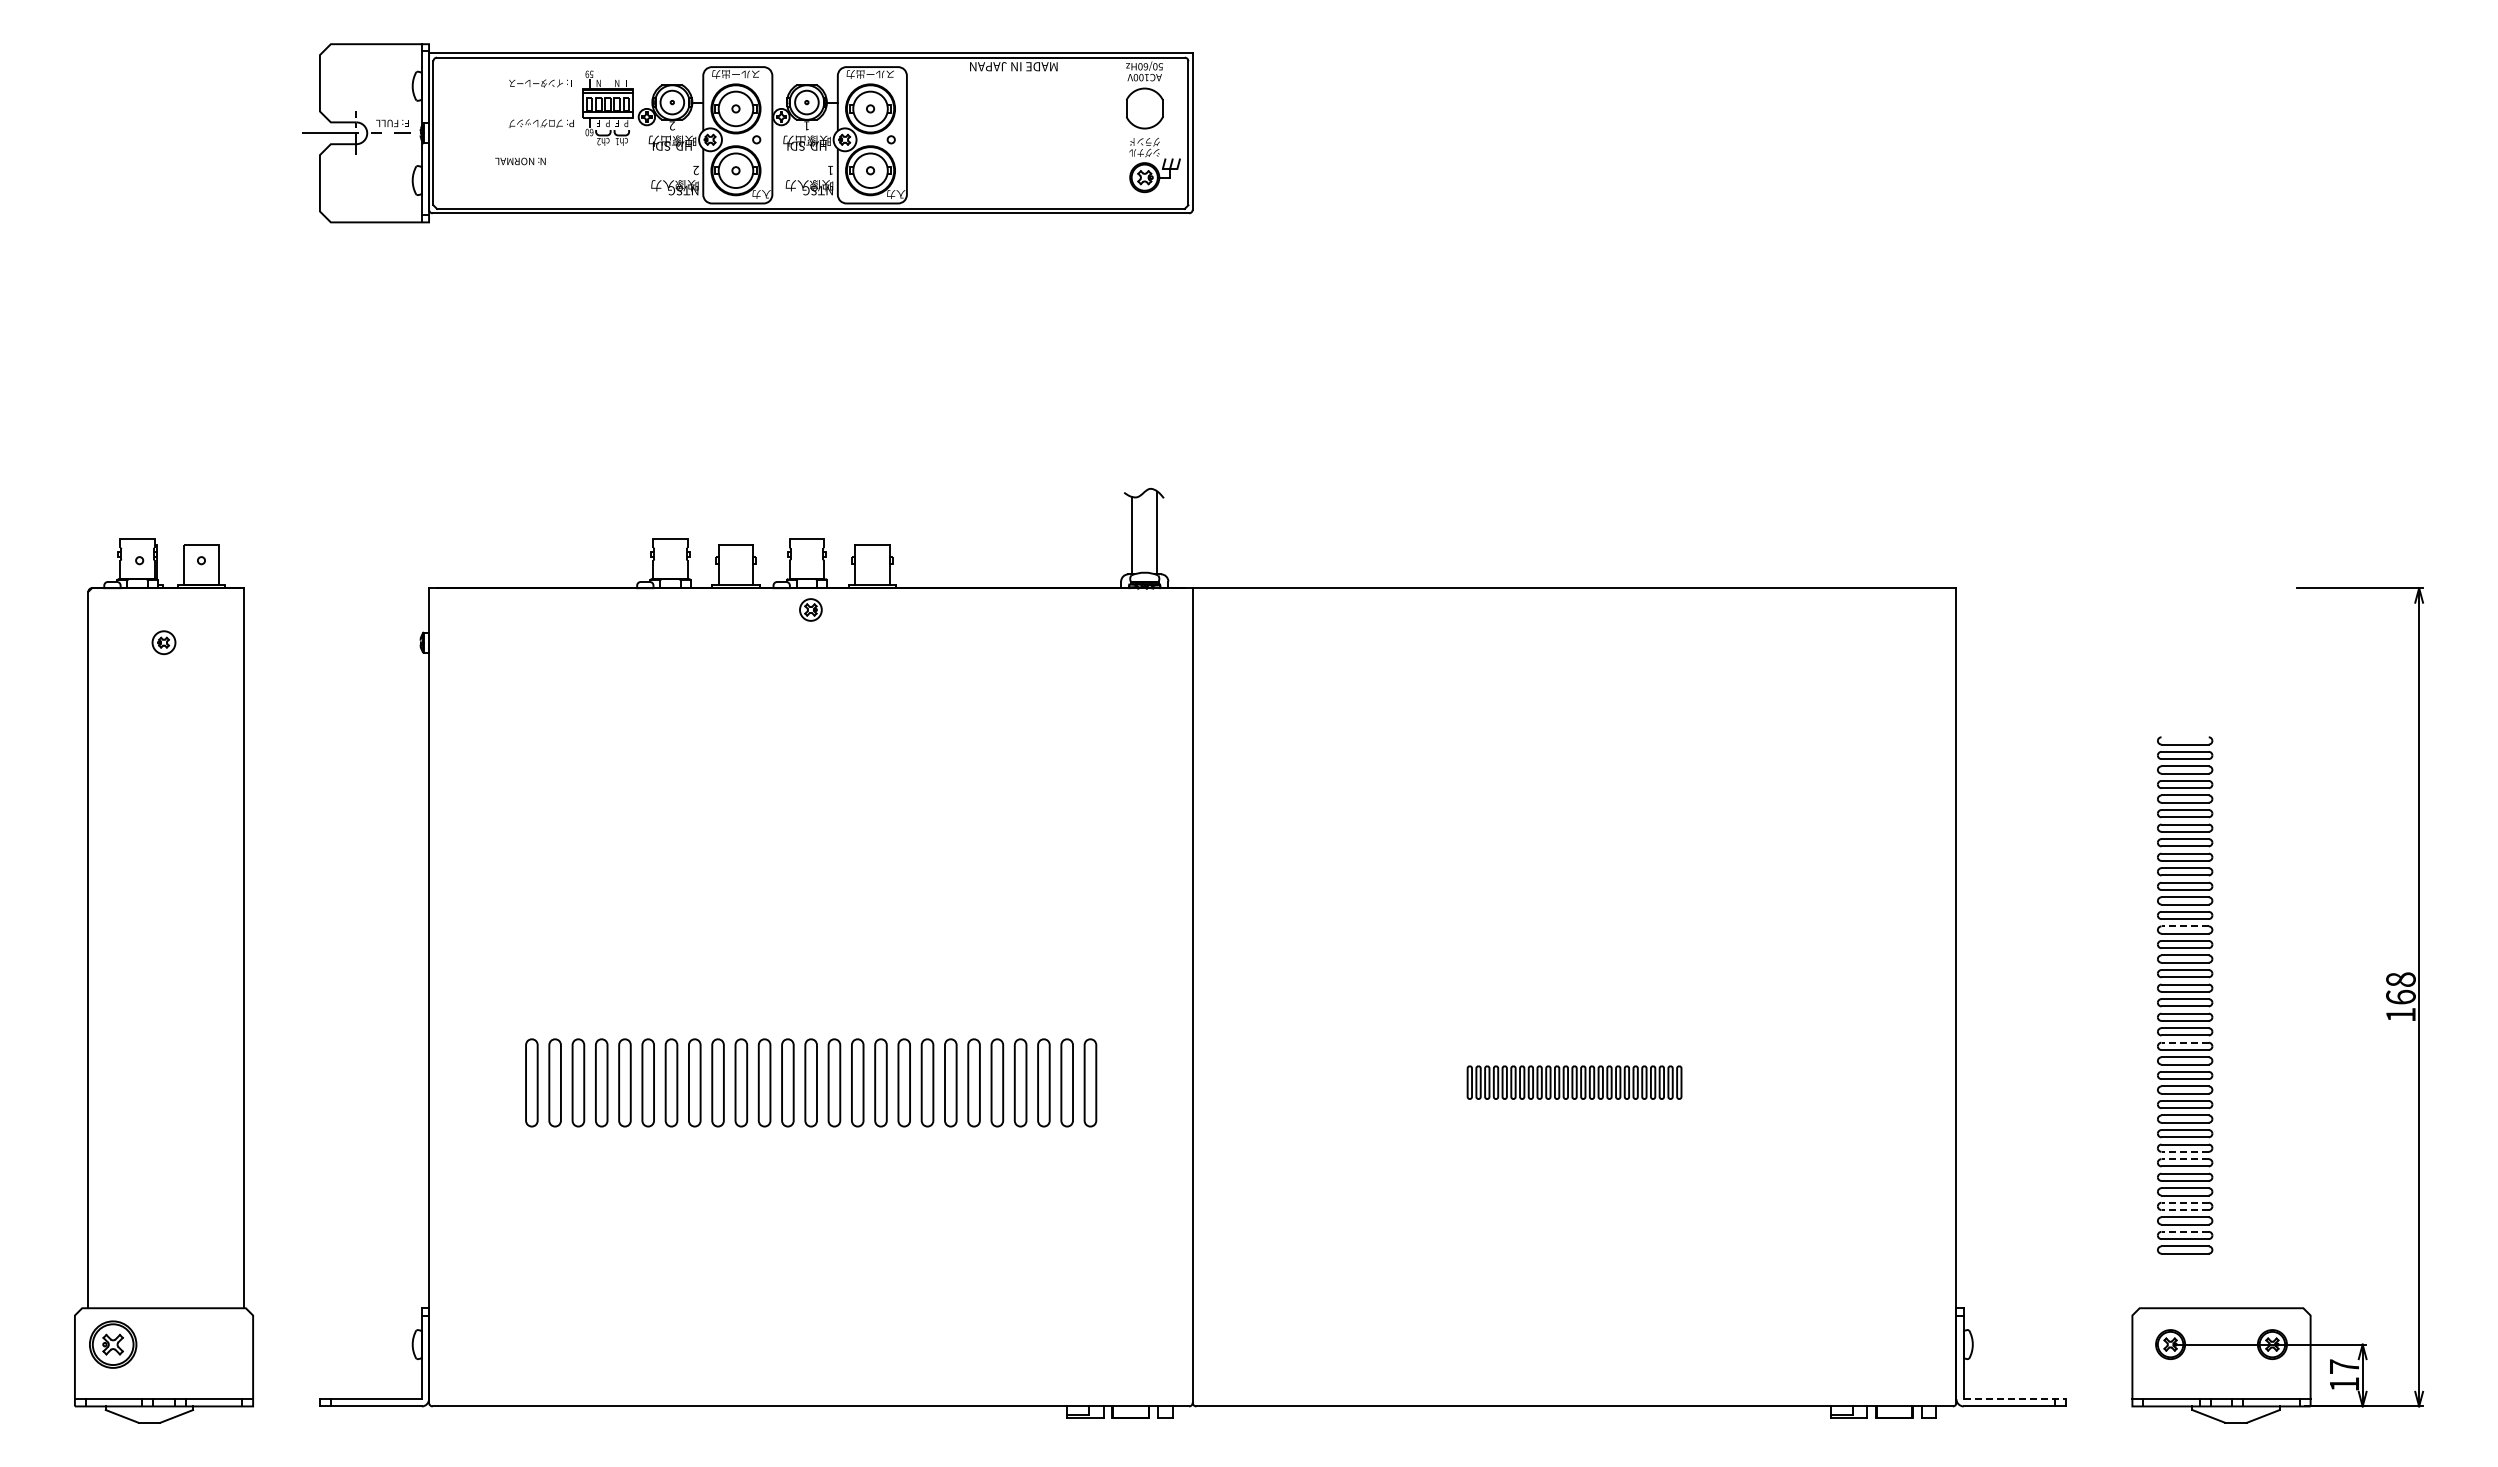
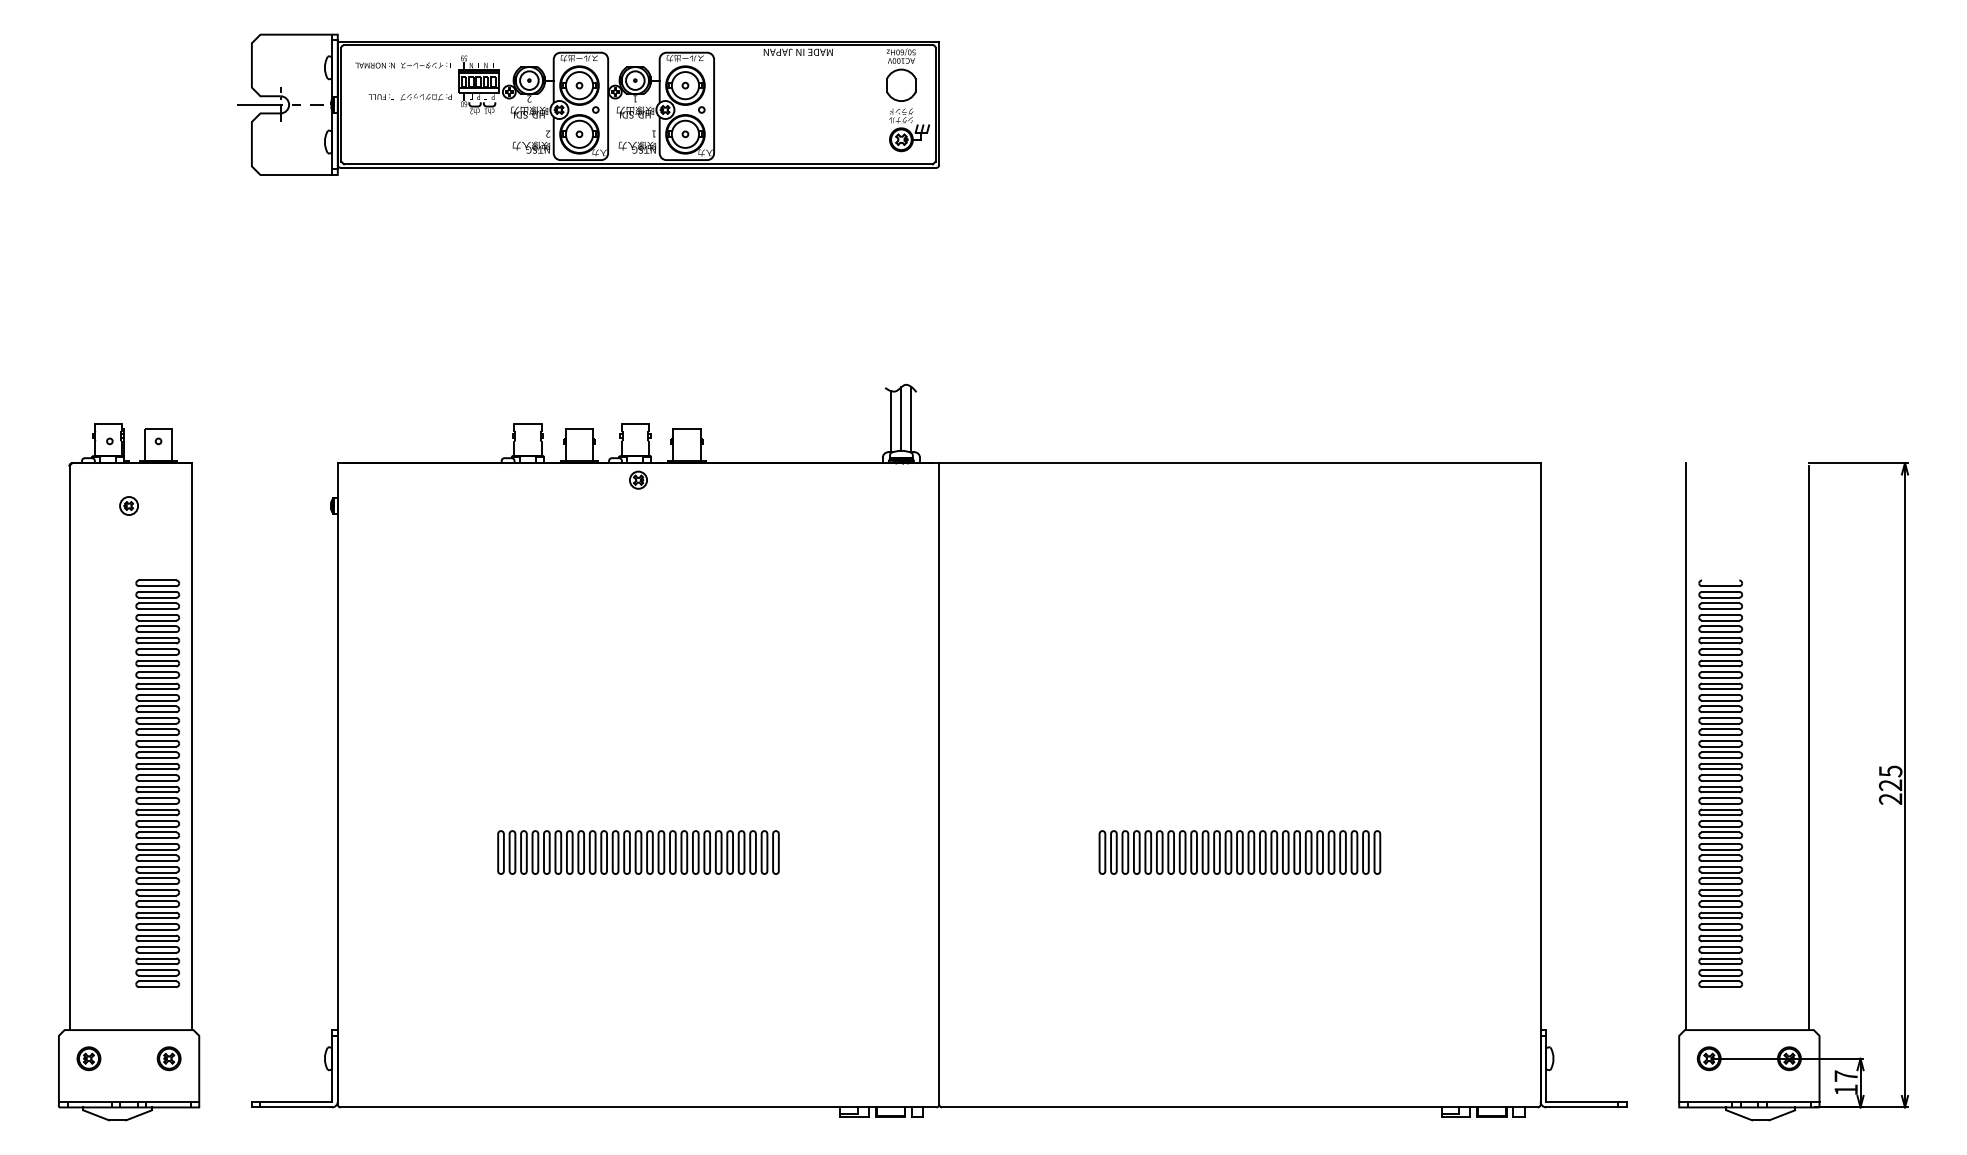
text: (392, 122) -> (381, 96), moved
text: (520, 161) -> (375, 65), moved
line: (1144, 531) -> (901, 418), added
line: (2185, 926) -> (1720, 729), dashed -> solid
line: (2141, 948) -> (1686, 746), added
line: (2297, 949) -> (1809, 747), added
part: (200, 995) -> (157, 783), added
text: (2400, 997) -> (1890, 785), 168 -> 225
line: (2185, 1042) -> (1720, 820), dashed -> solid
part: (810, 1082) -> (638, 852), size x0.62
part: (1574, 1082) -> (1239, 852), size x1.67
line: (2185, 1151) -> (1720, 906), dashed -> solid
line: (2185, 1159) -> (1720, 912), dashed -> solid
line: (2185, 1202) -> (1720, 946), dashed -> solid
line: (2185, 1210) -> (1720, 953), dashed -> solid
line: (2185, 1231) -> (1720, 969), dashed -> solid
part: (112, 1344) -> (88, 1058), size x0.62
part: (214, 1344) -> (168, 1058), added
line: (2014, 1399) -> (1586, 1101), dashed -> solid

